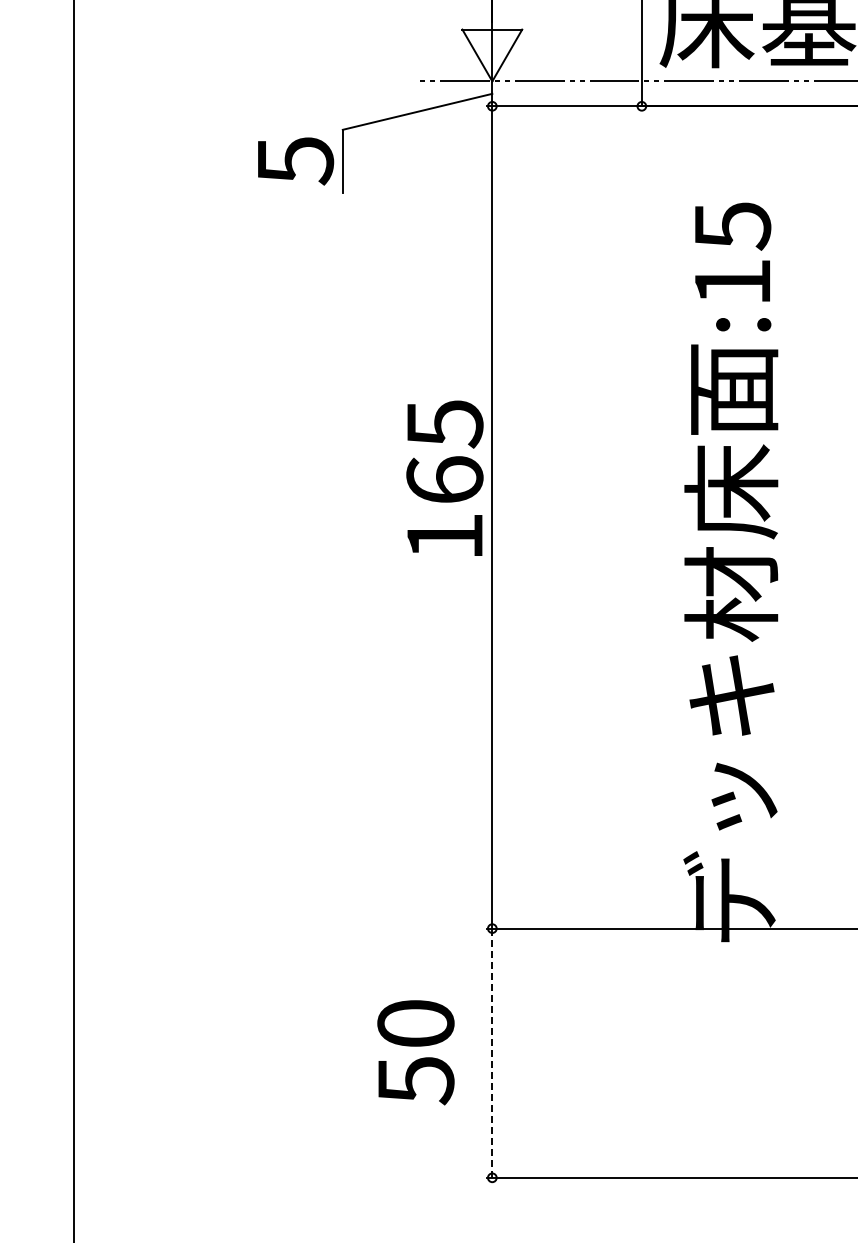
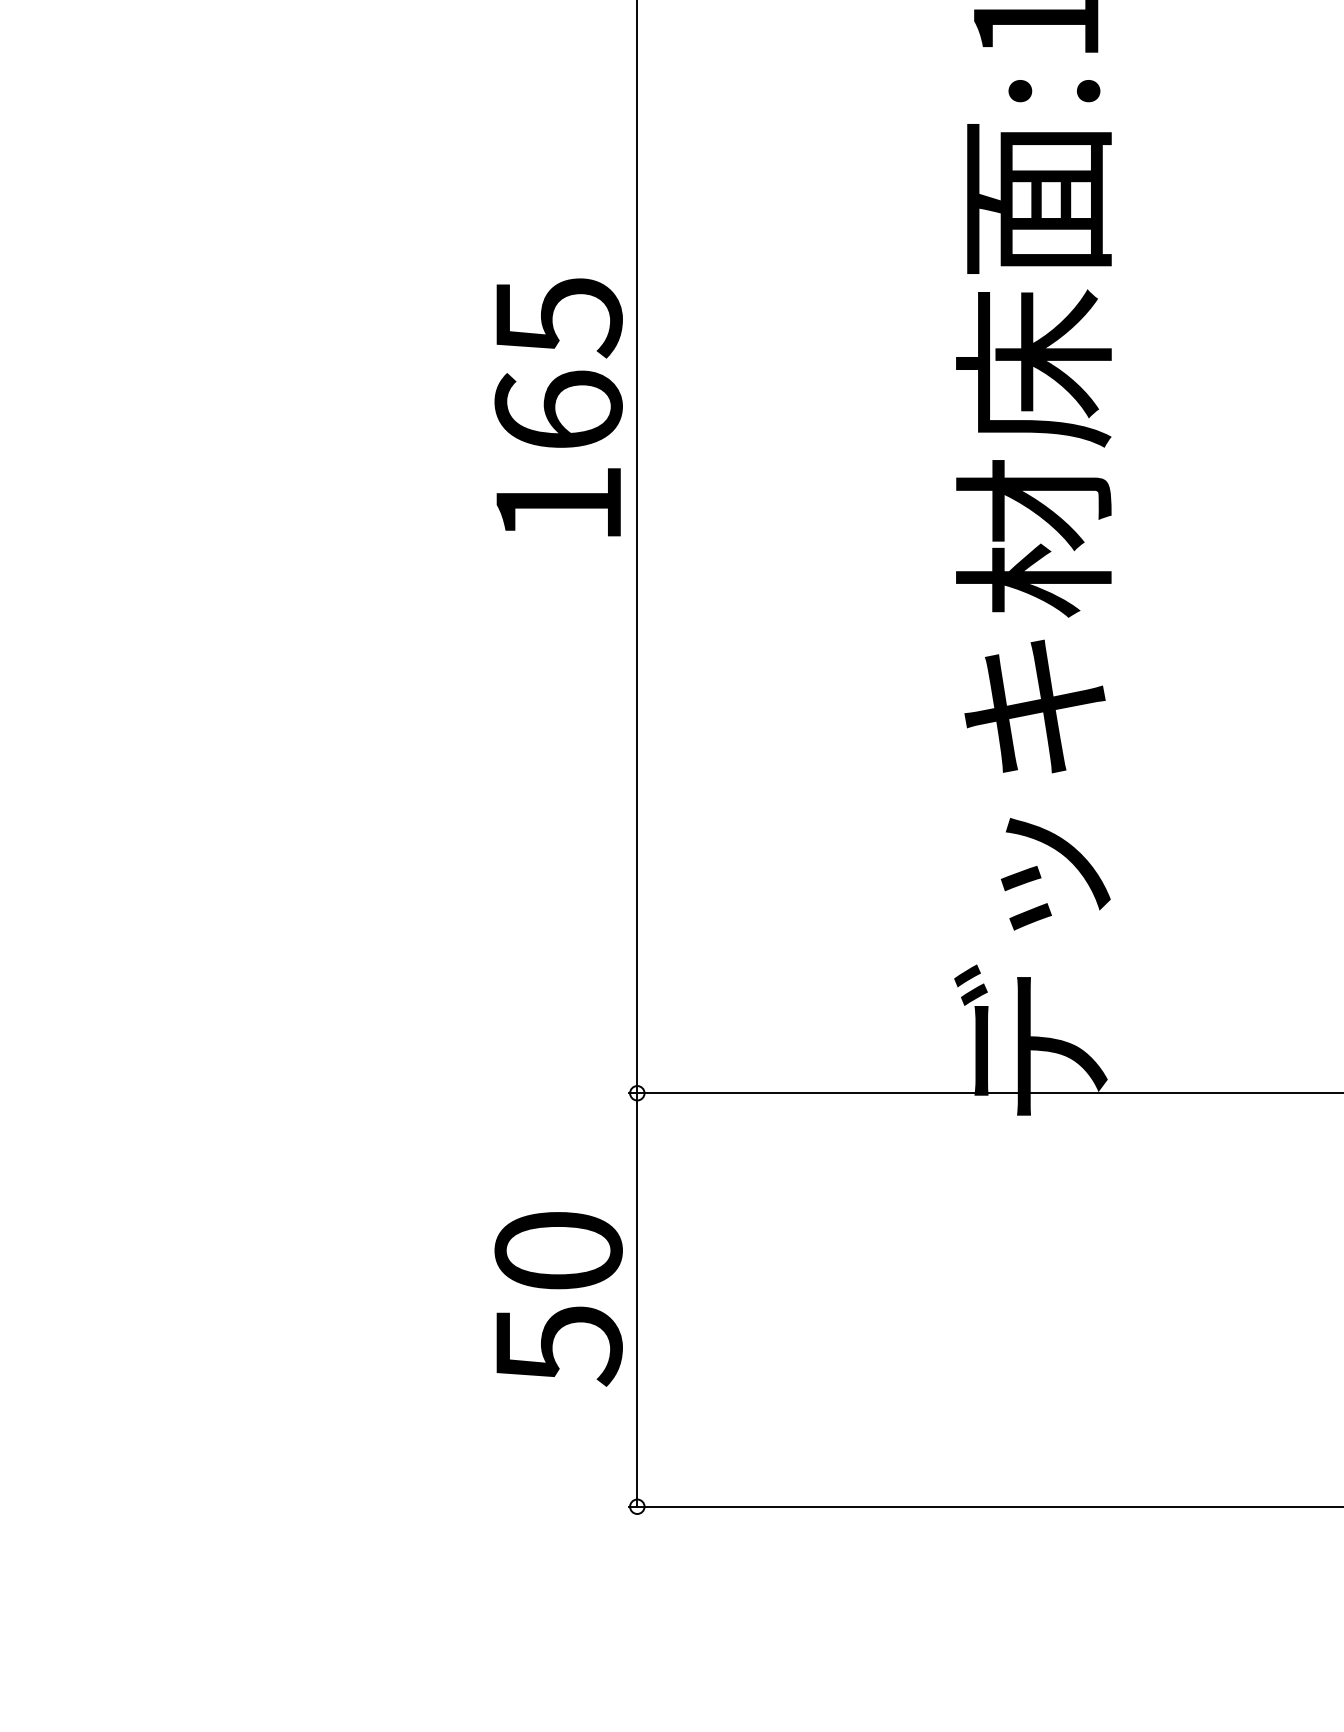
text: (444, 477) -> (557, 406), moved
text: (415, 1052) -> (557, 1298), moved
line: (492, 1053) -> (637, 1300), dashed -> solid

